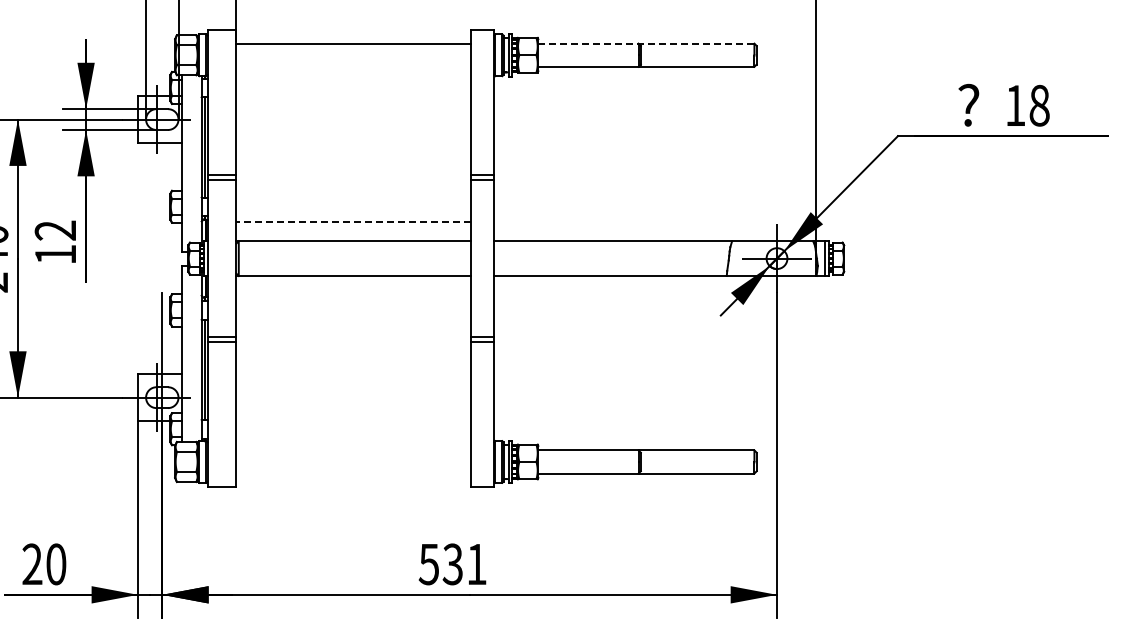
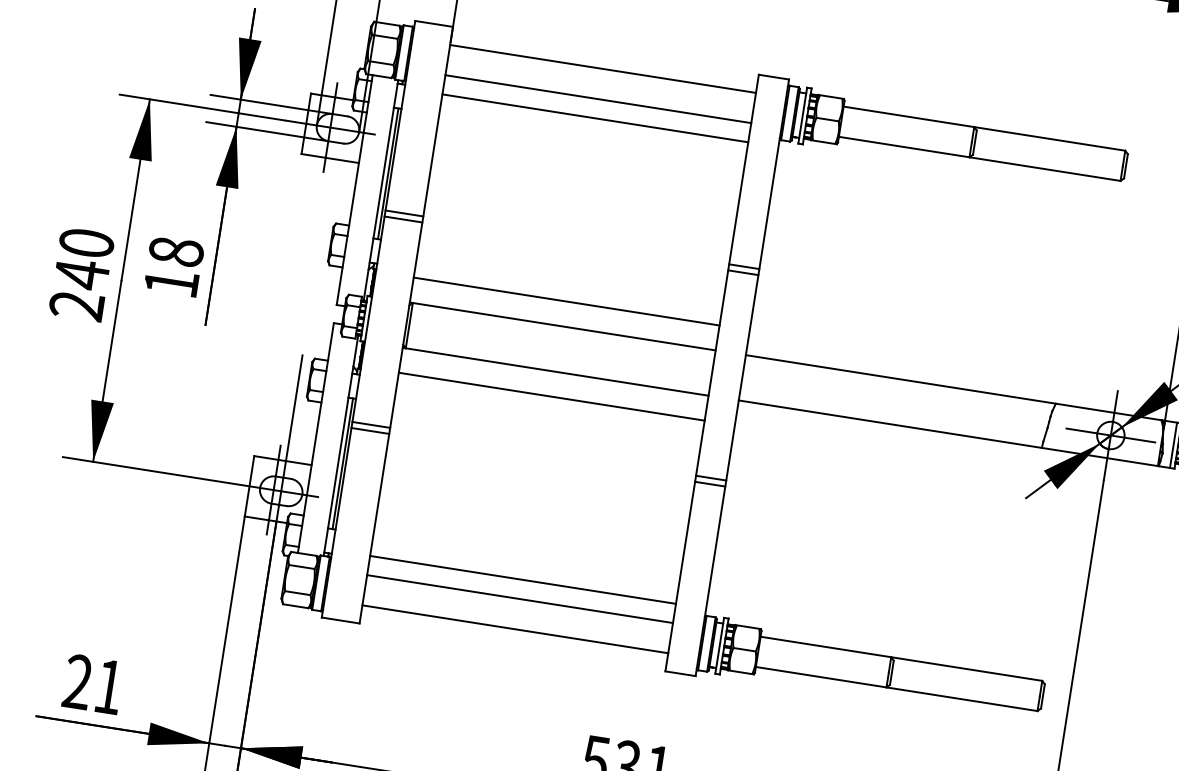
line: (646, 43) -> (984, 128), dashed -> solid
line: (353, 66) -> (598, 98), added
line: (353, 81) -> (594, 118), added
line: (353, 222) -> (566, 301), dashed -> solid
text: (55, 230) -> (176, 251), 12 -> 18
line: (353, 295) -> (551, 397), added
line: (353, 435) -> (522, 579), added
line: (353, 450) -> (519, 599), added
line: (353, 473) -> (514, 629), added
text: (56, 564) -> (109, 687), 20 -> 21

